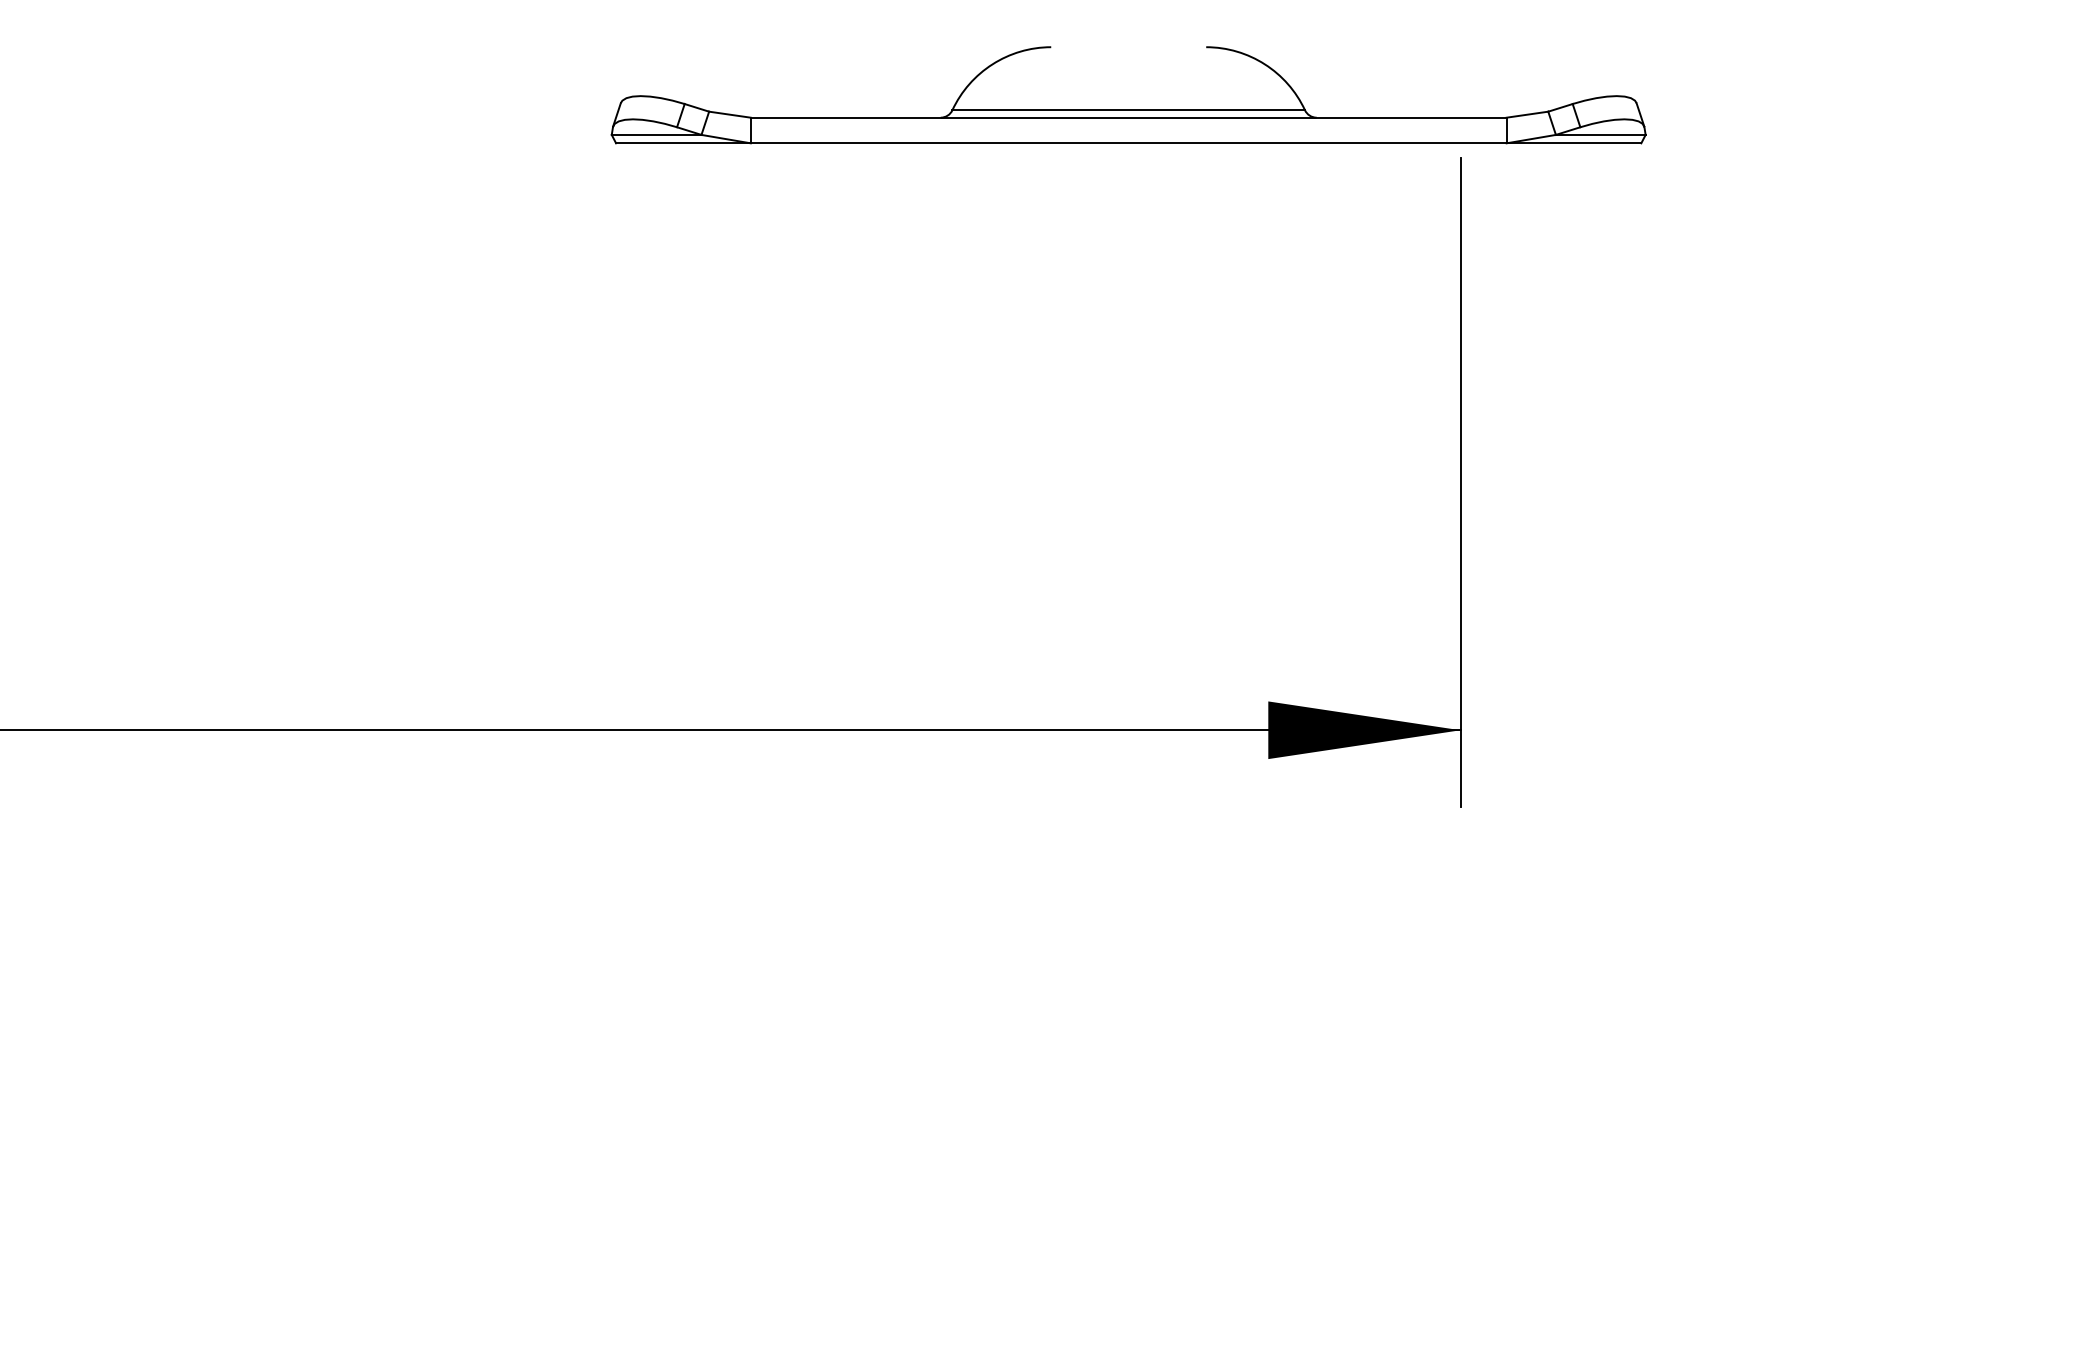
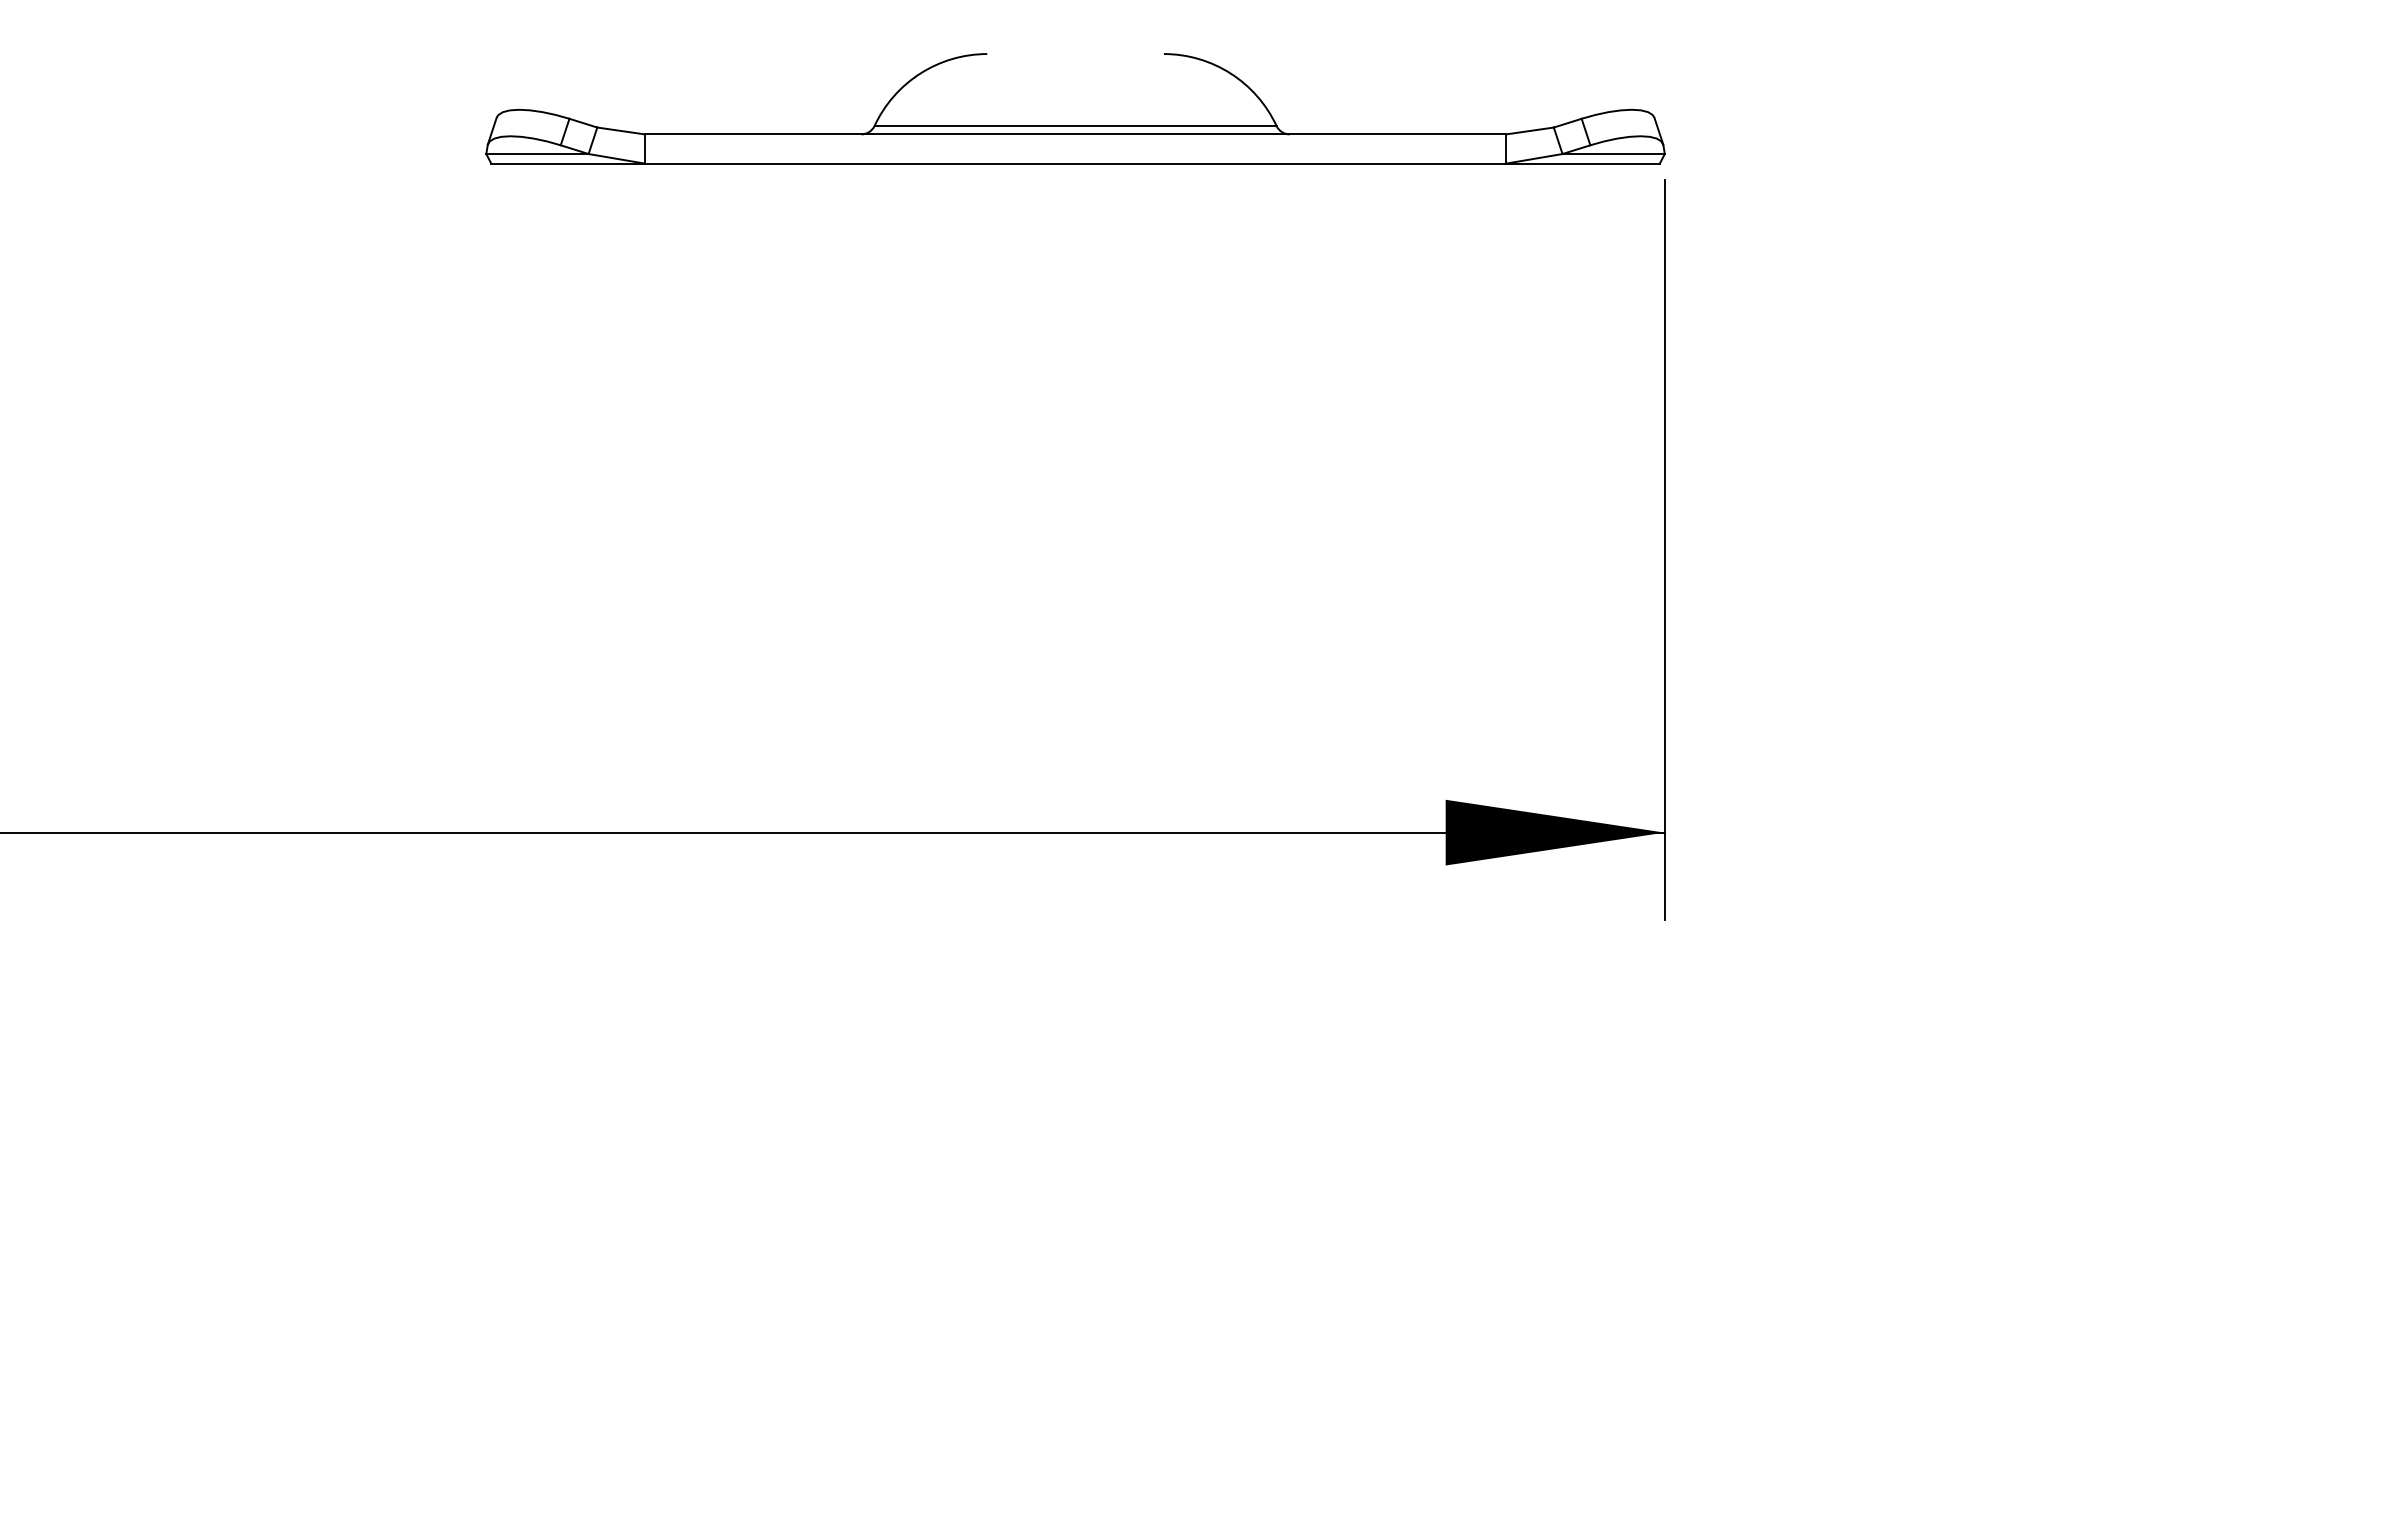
part: (1128, 109) -> (1075, 125), moved

